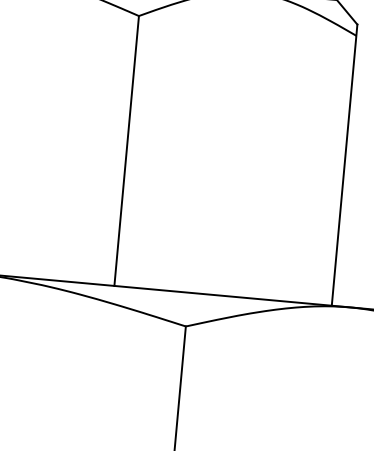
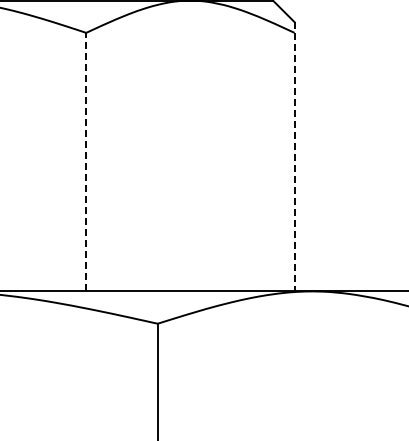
line: (126, 150) -> (86, 161), solid -> dashed
line: (344, 164) -> (294, 156), solid -> dashed

